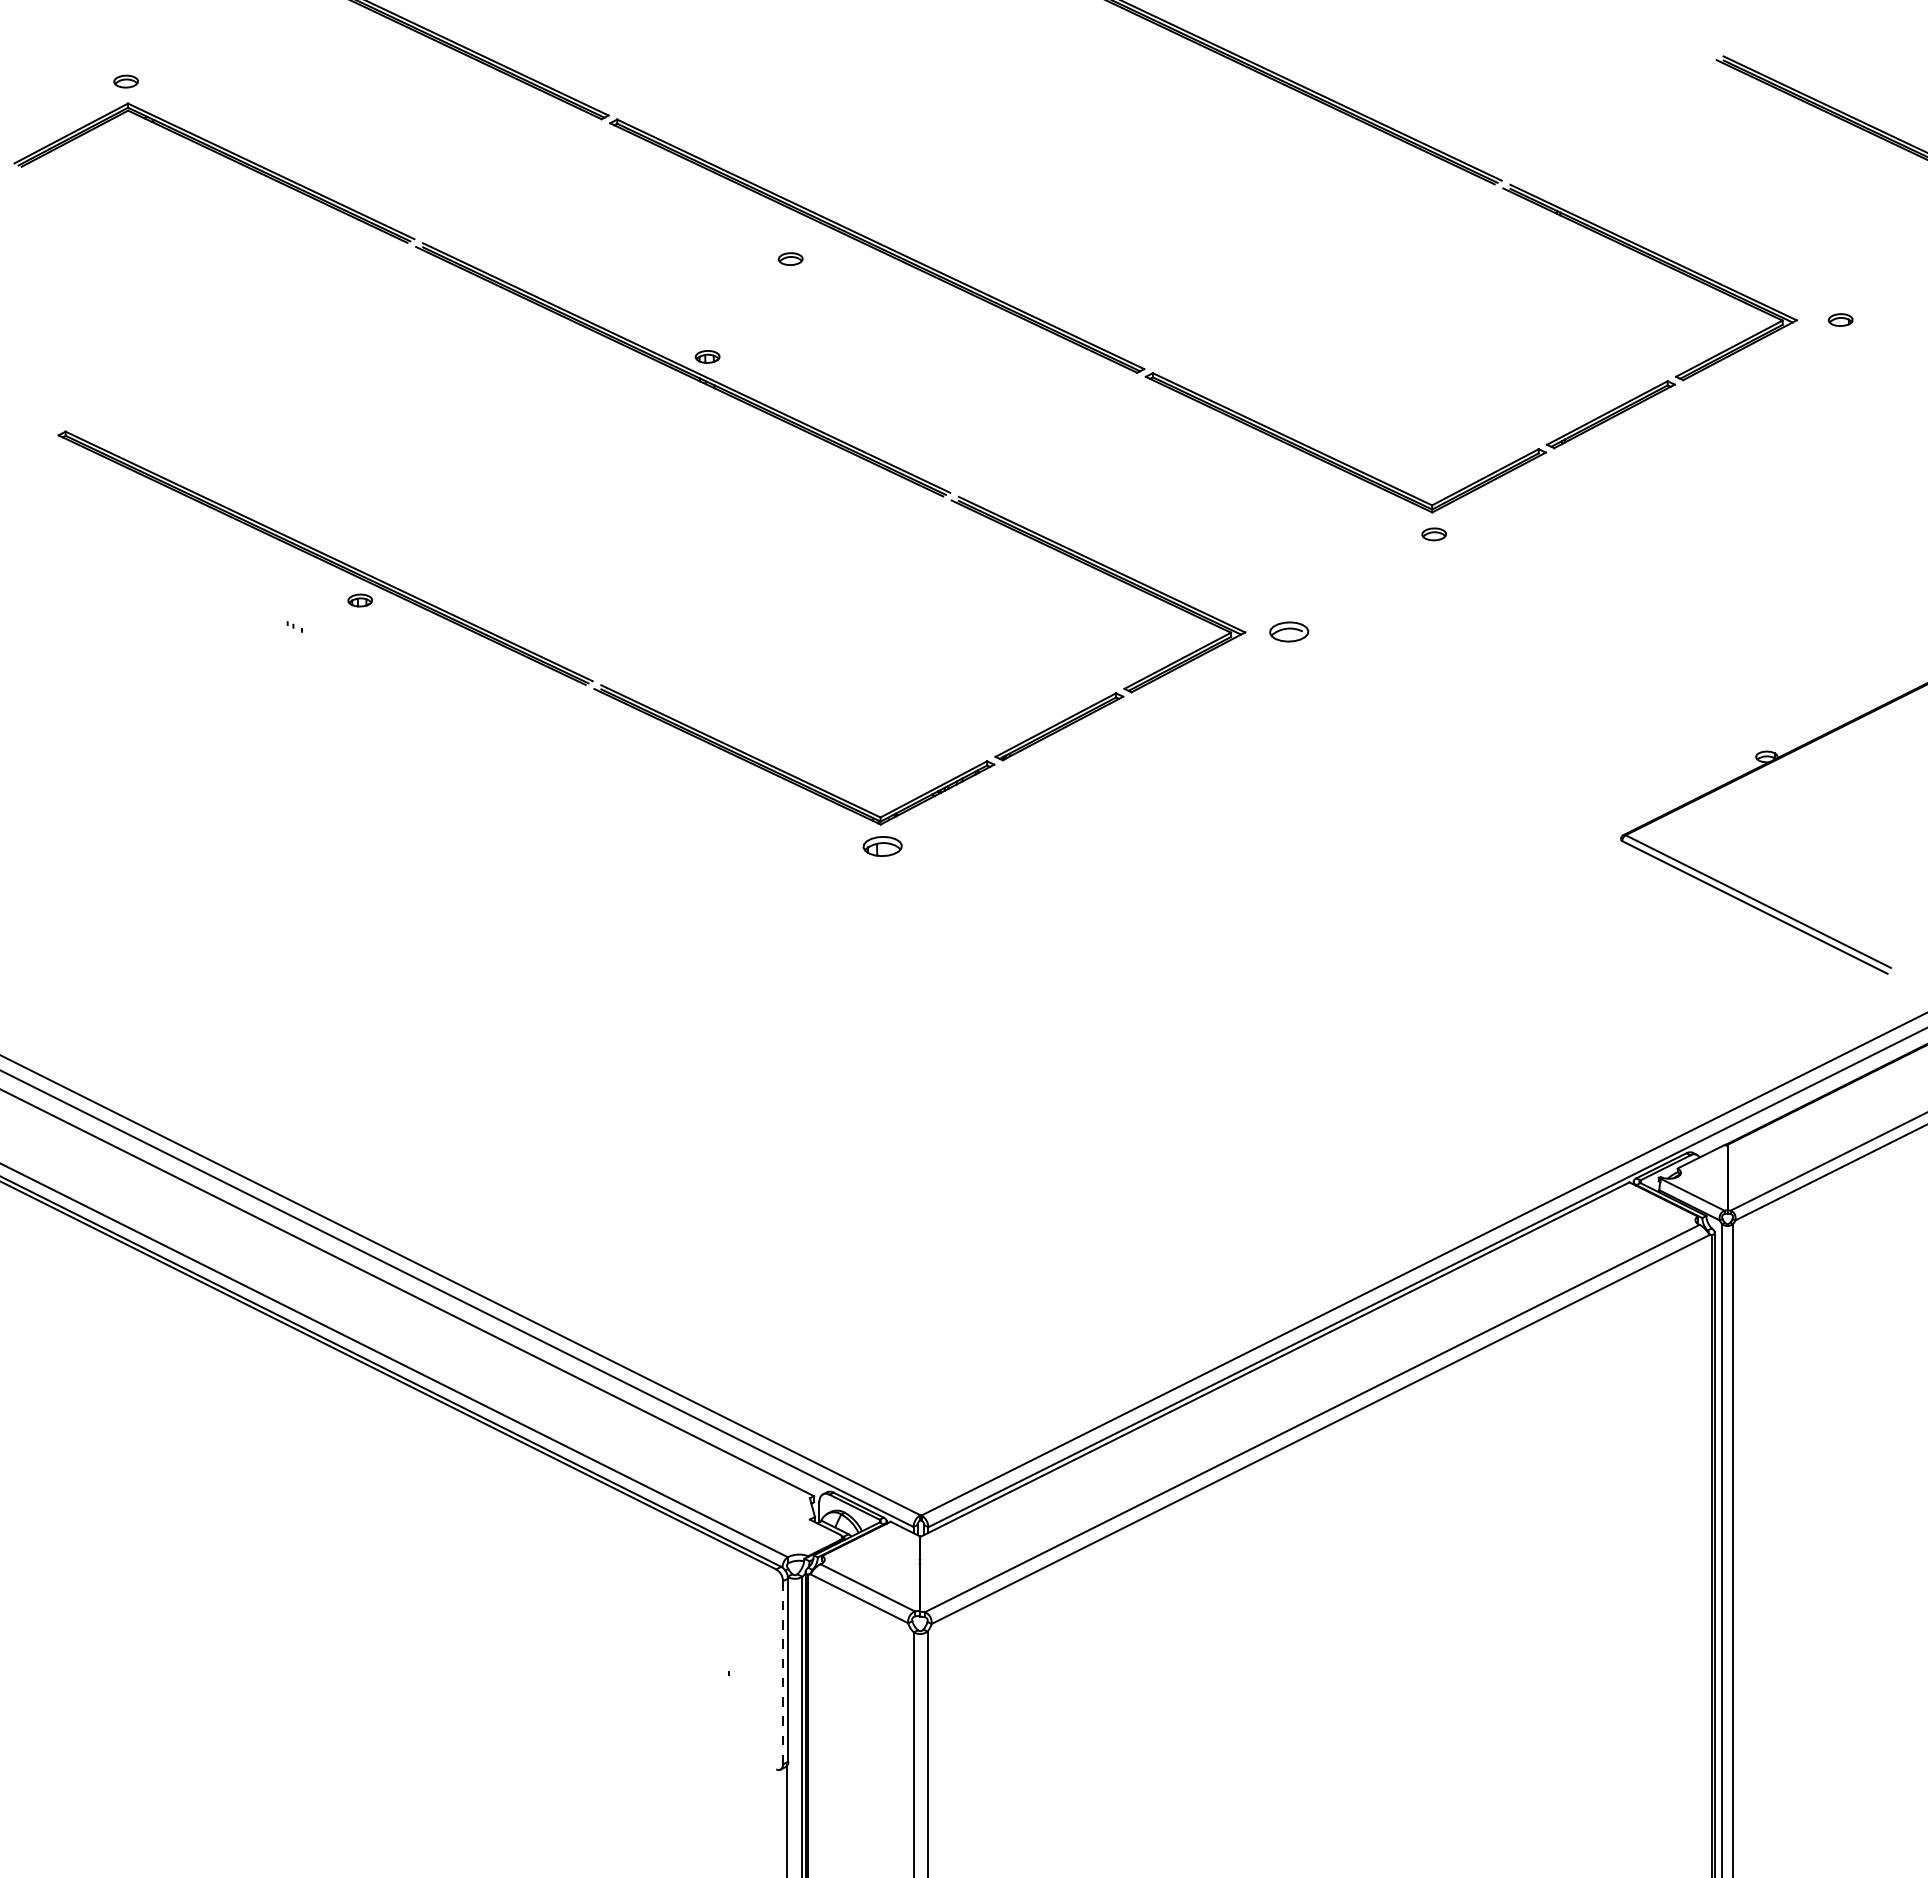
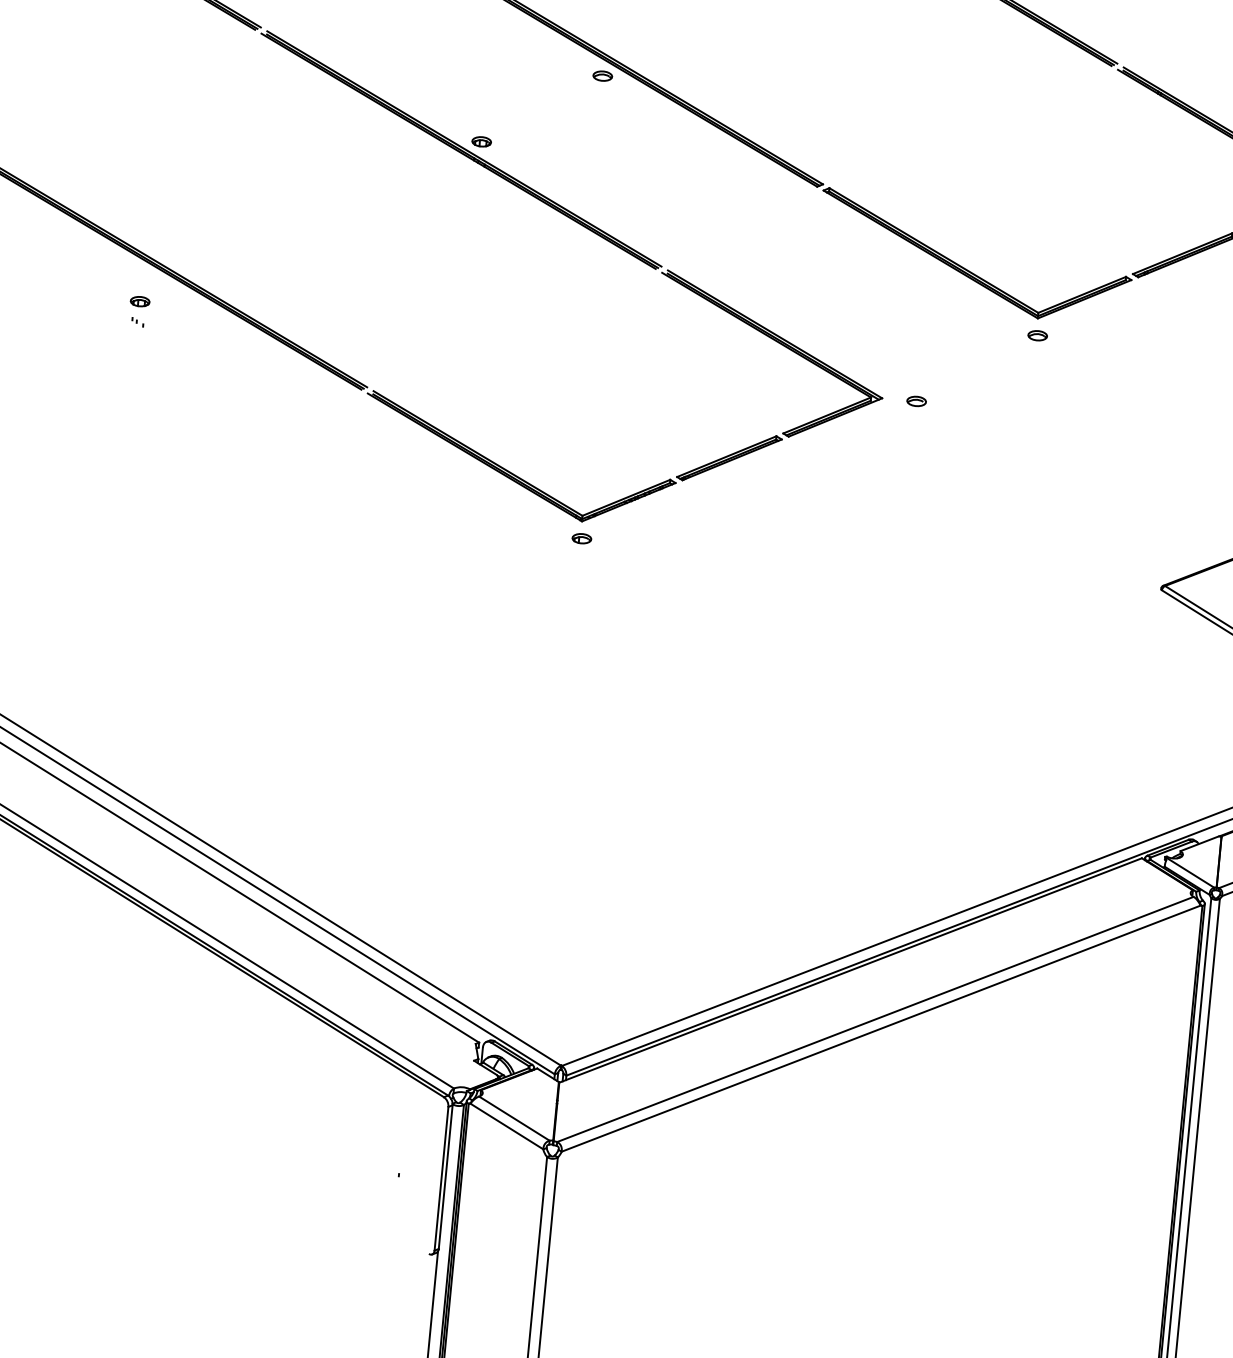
part: (790, 258) -> (602, 75), moved
part: (360, 600) -> (140, 301), moved
part: (1288, 632) -> (916, 401), size x0.62
part: (882, 846) -> (581, 538), size x0.62
line: (783, 1672) -> (441, 1178), dashed -> solid

